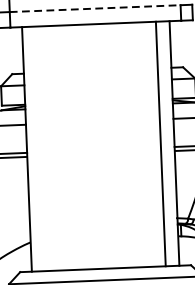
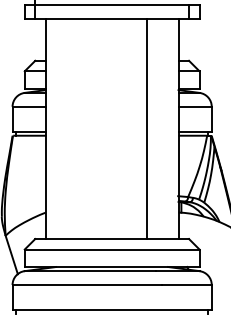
line: (95, 8) -> (112, 4), dashed -> solid
line: (161, 143) -> (147, 128), moved

